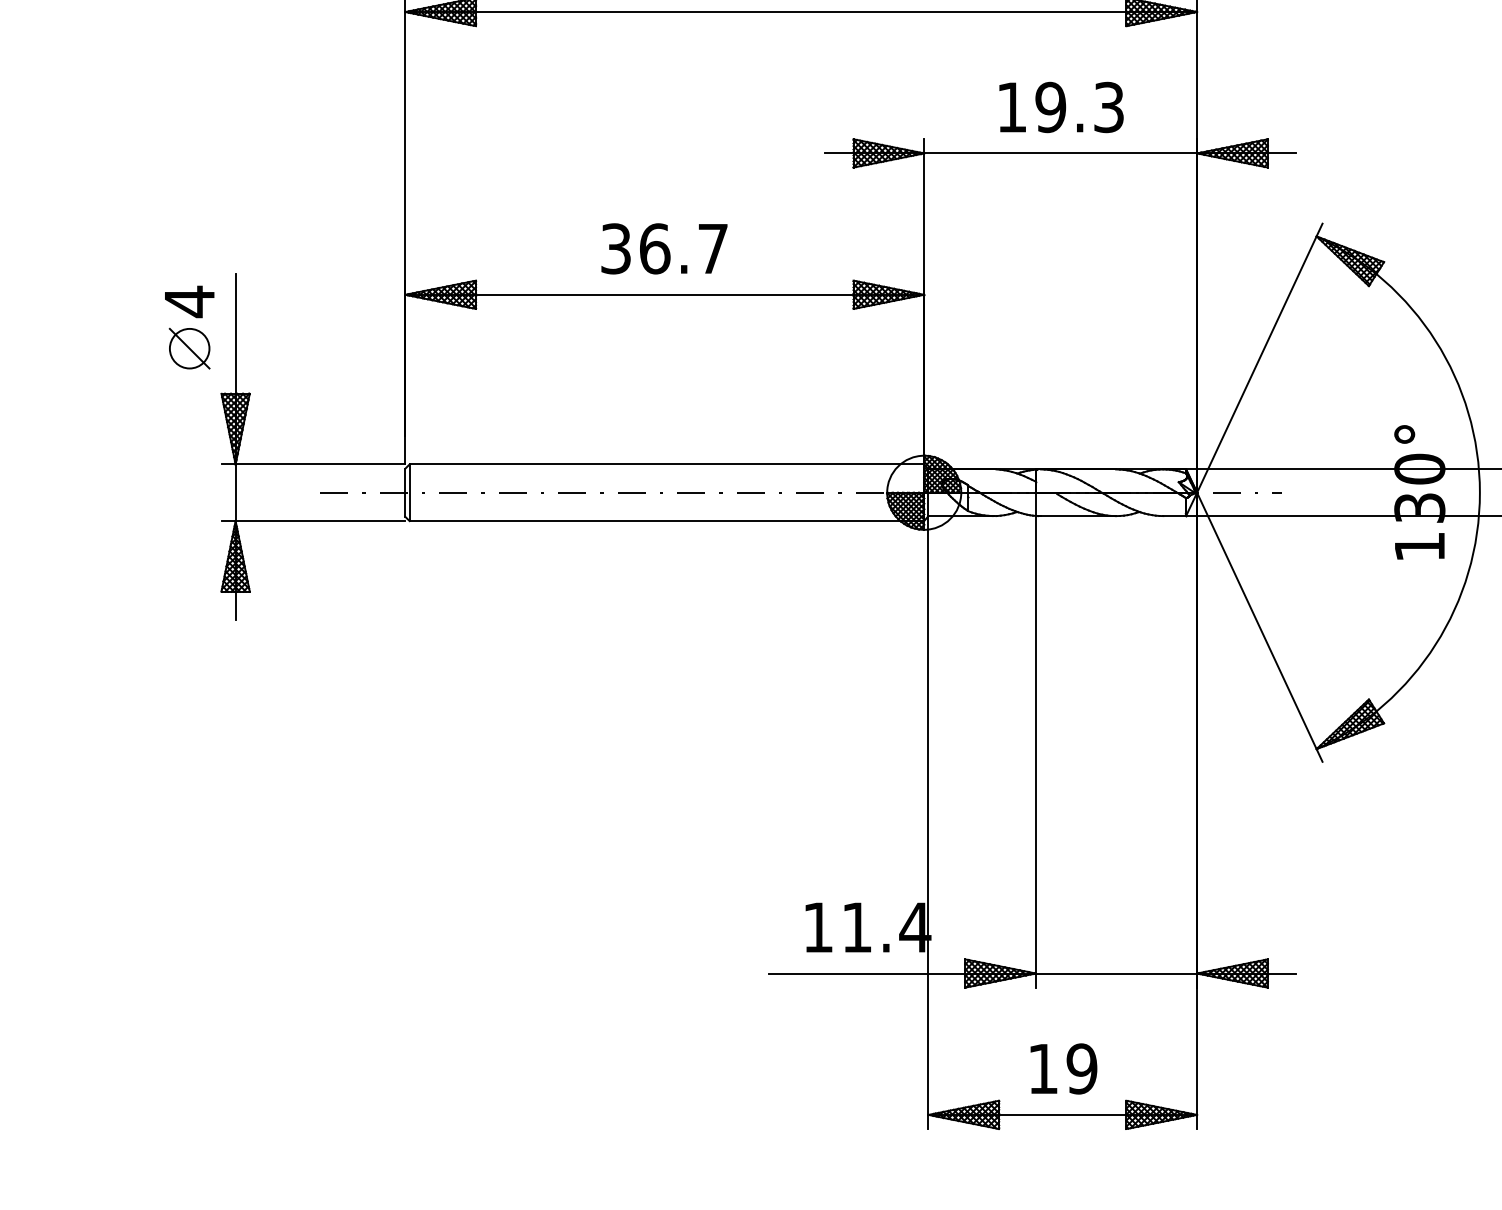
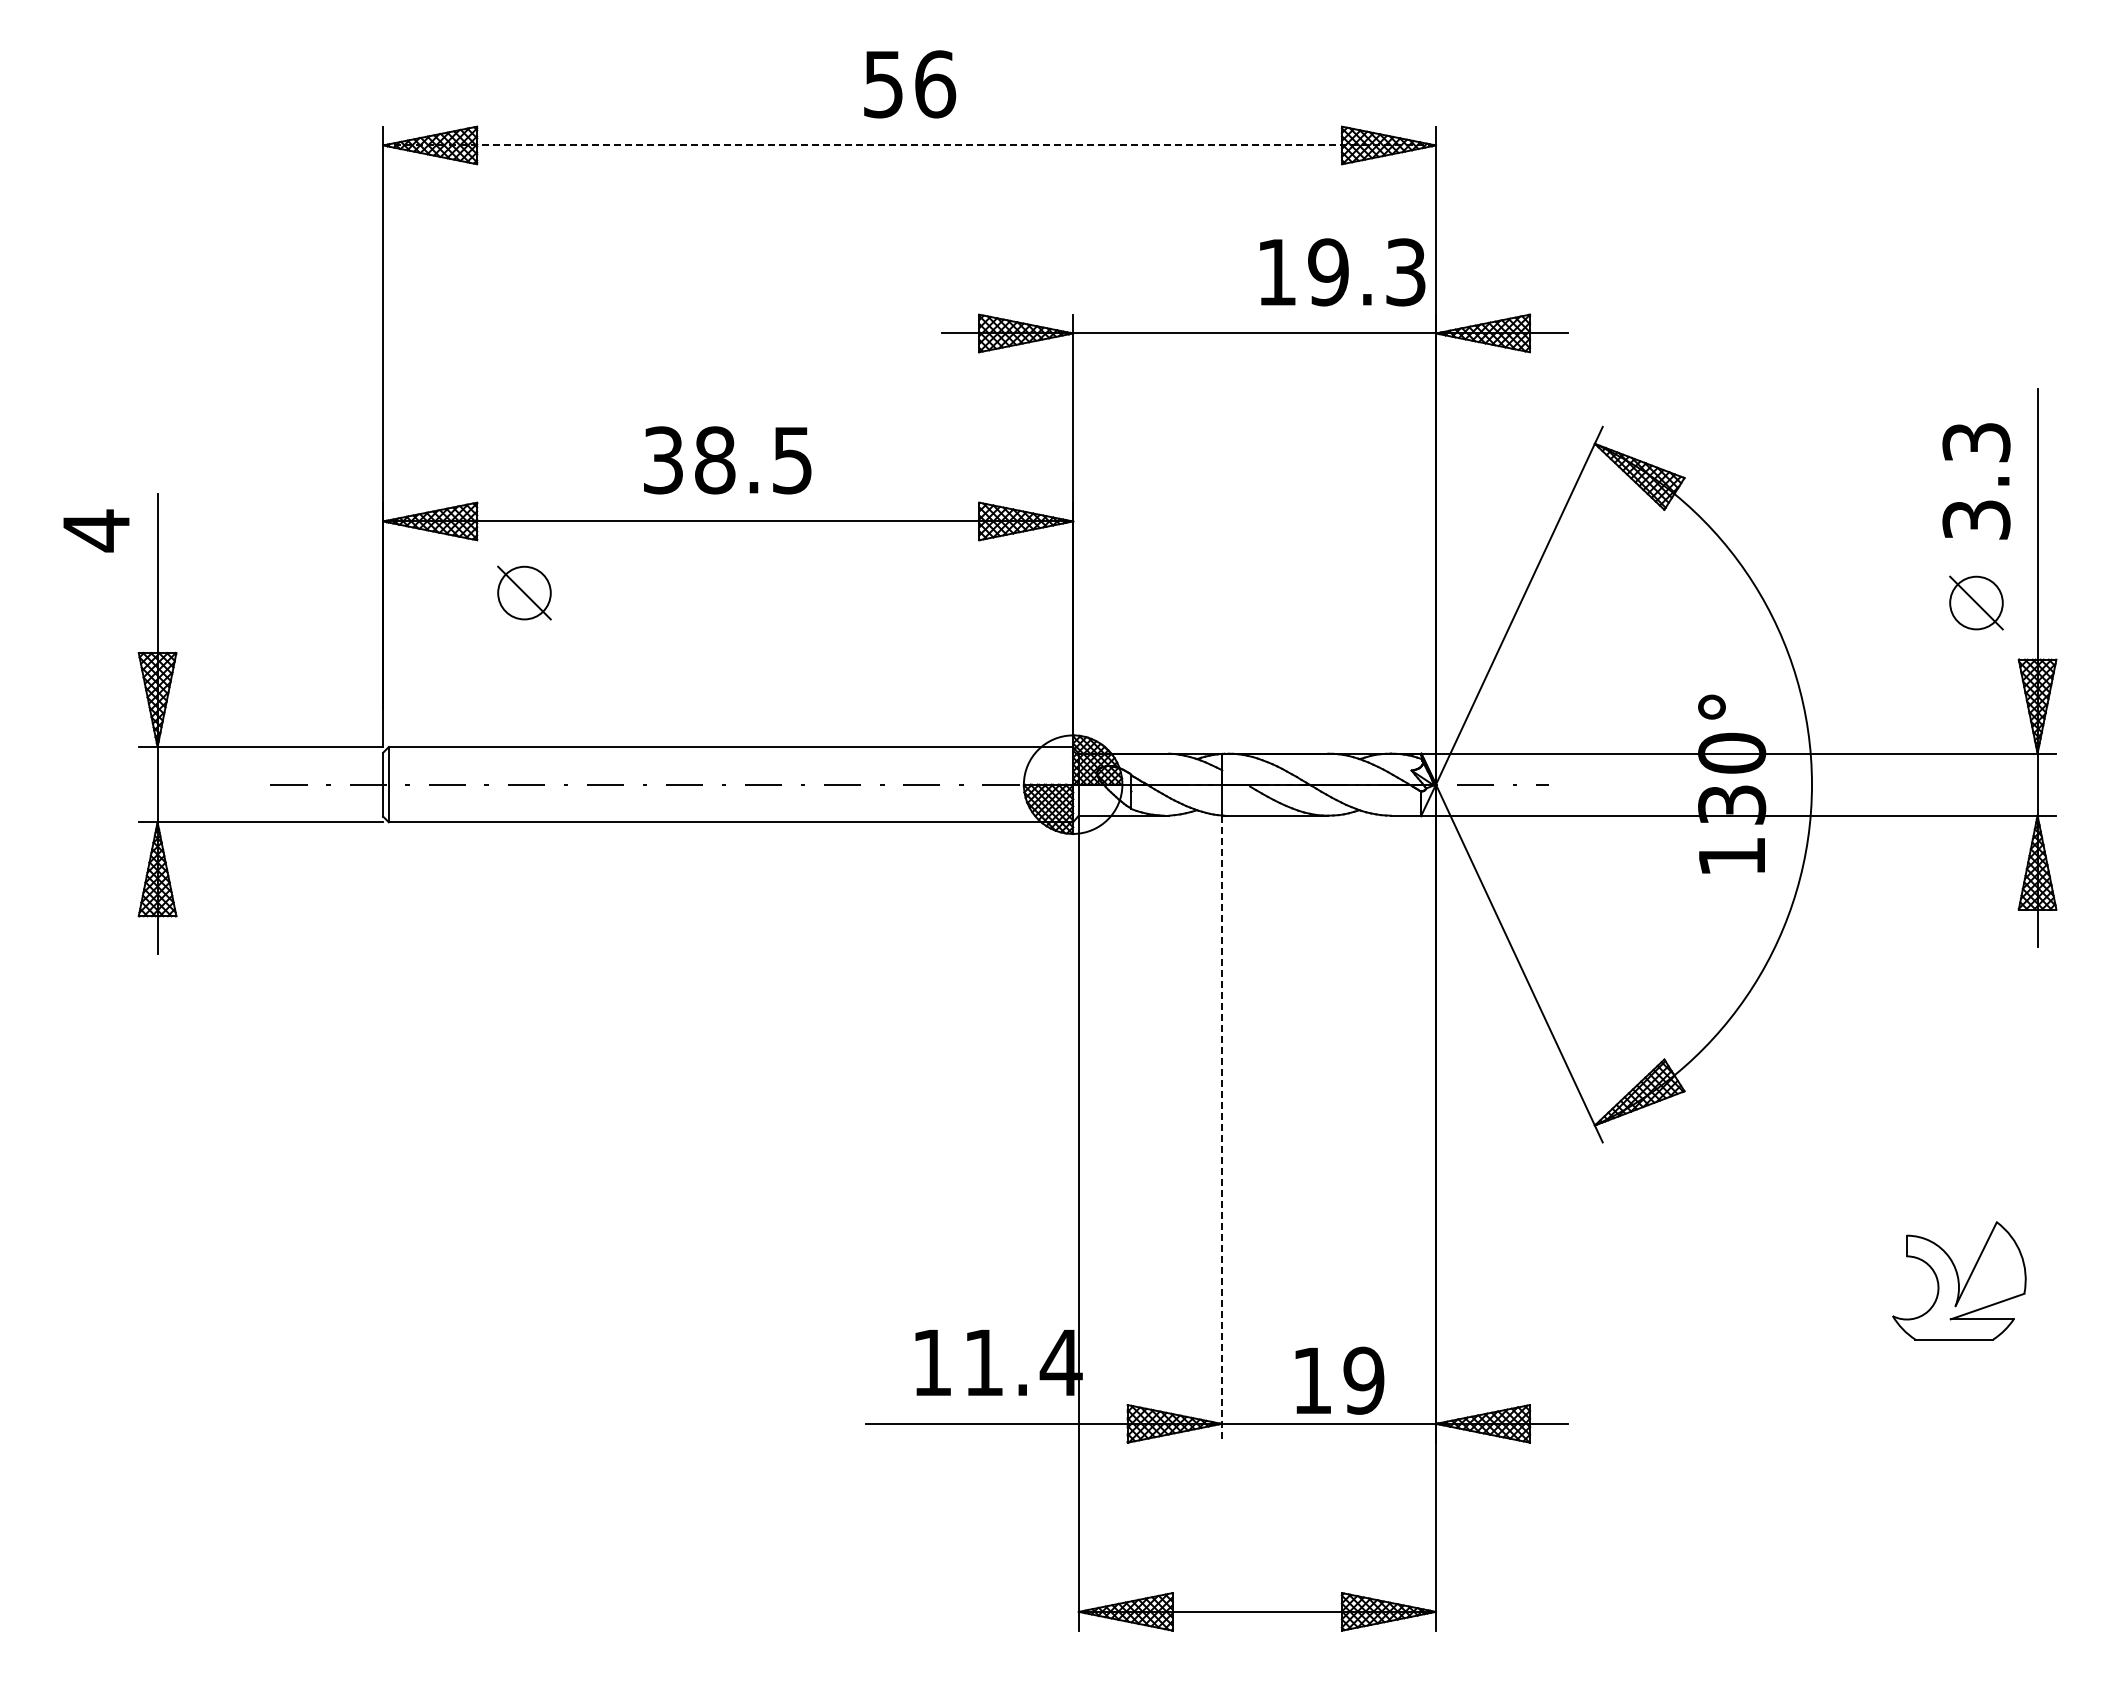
line: (801, 12) -> (910, 145), solid -> dashed
text: (1061, 107) -> (1342, 272), moved
text: (683, 248) -> (753, 460), 36.7 -> 38.5
part: (189, 348) -> (524, 592), moved
line: (1035, 752) -> (1221, 1129), solid -> dashed
text: (1063, 1068) -> (1339, 1380), moved

